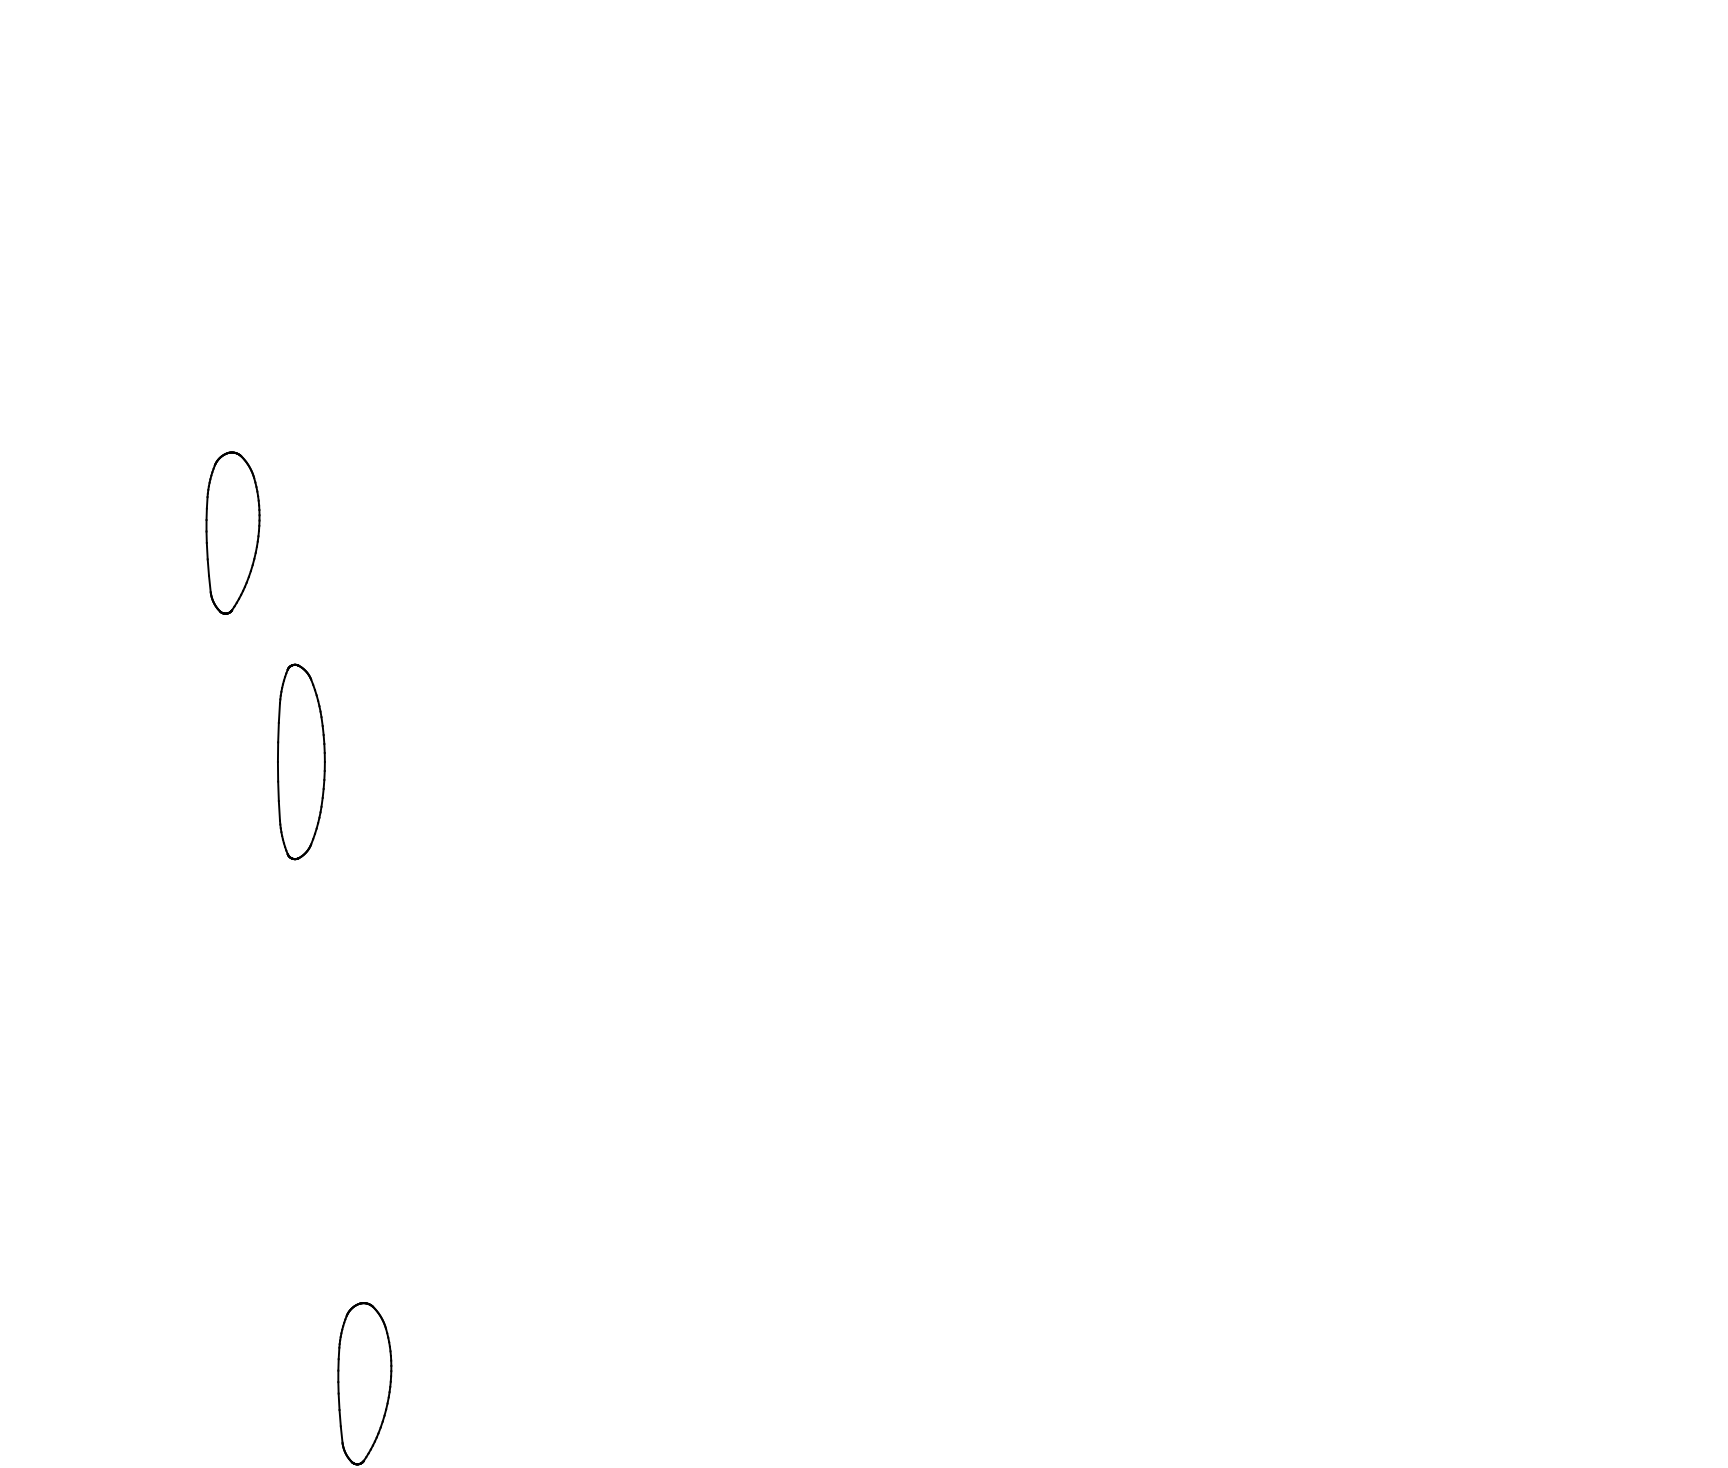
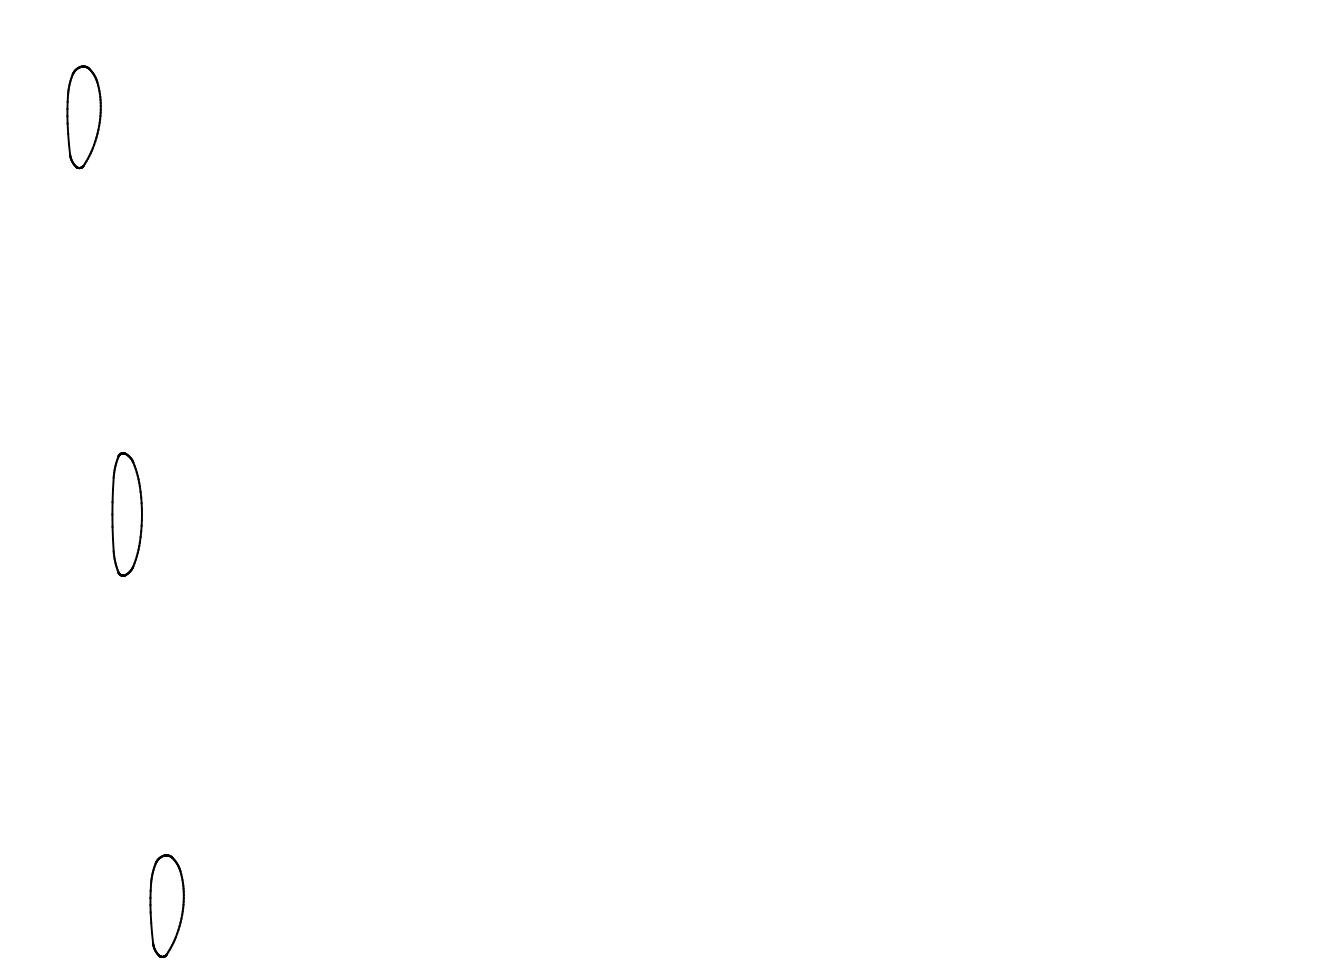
part: (232, 533) -> (83, 117), moved

